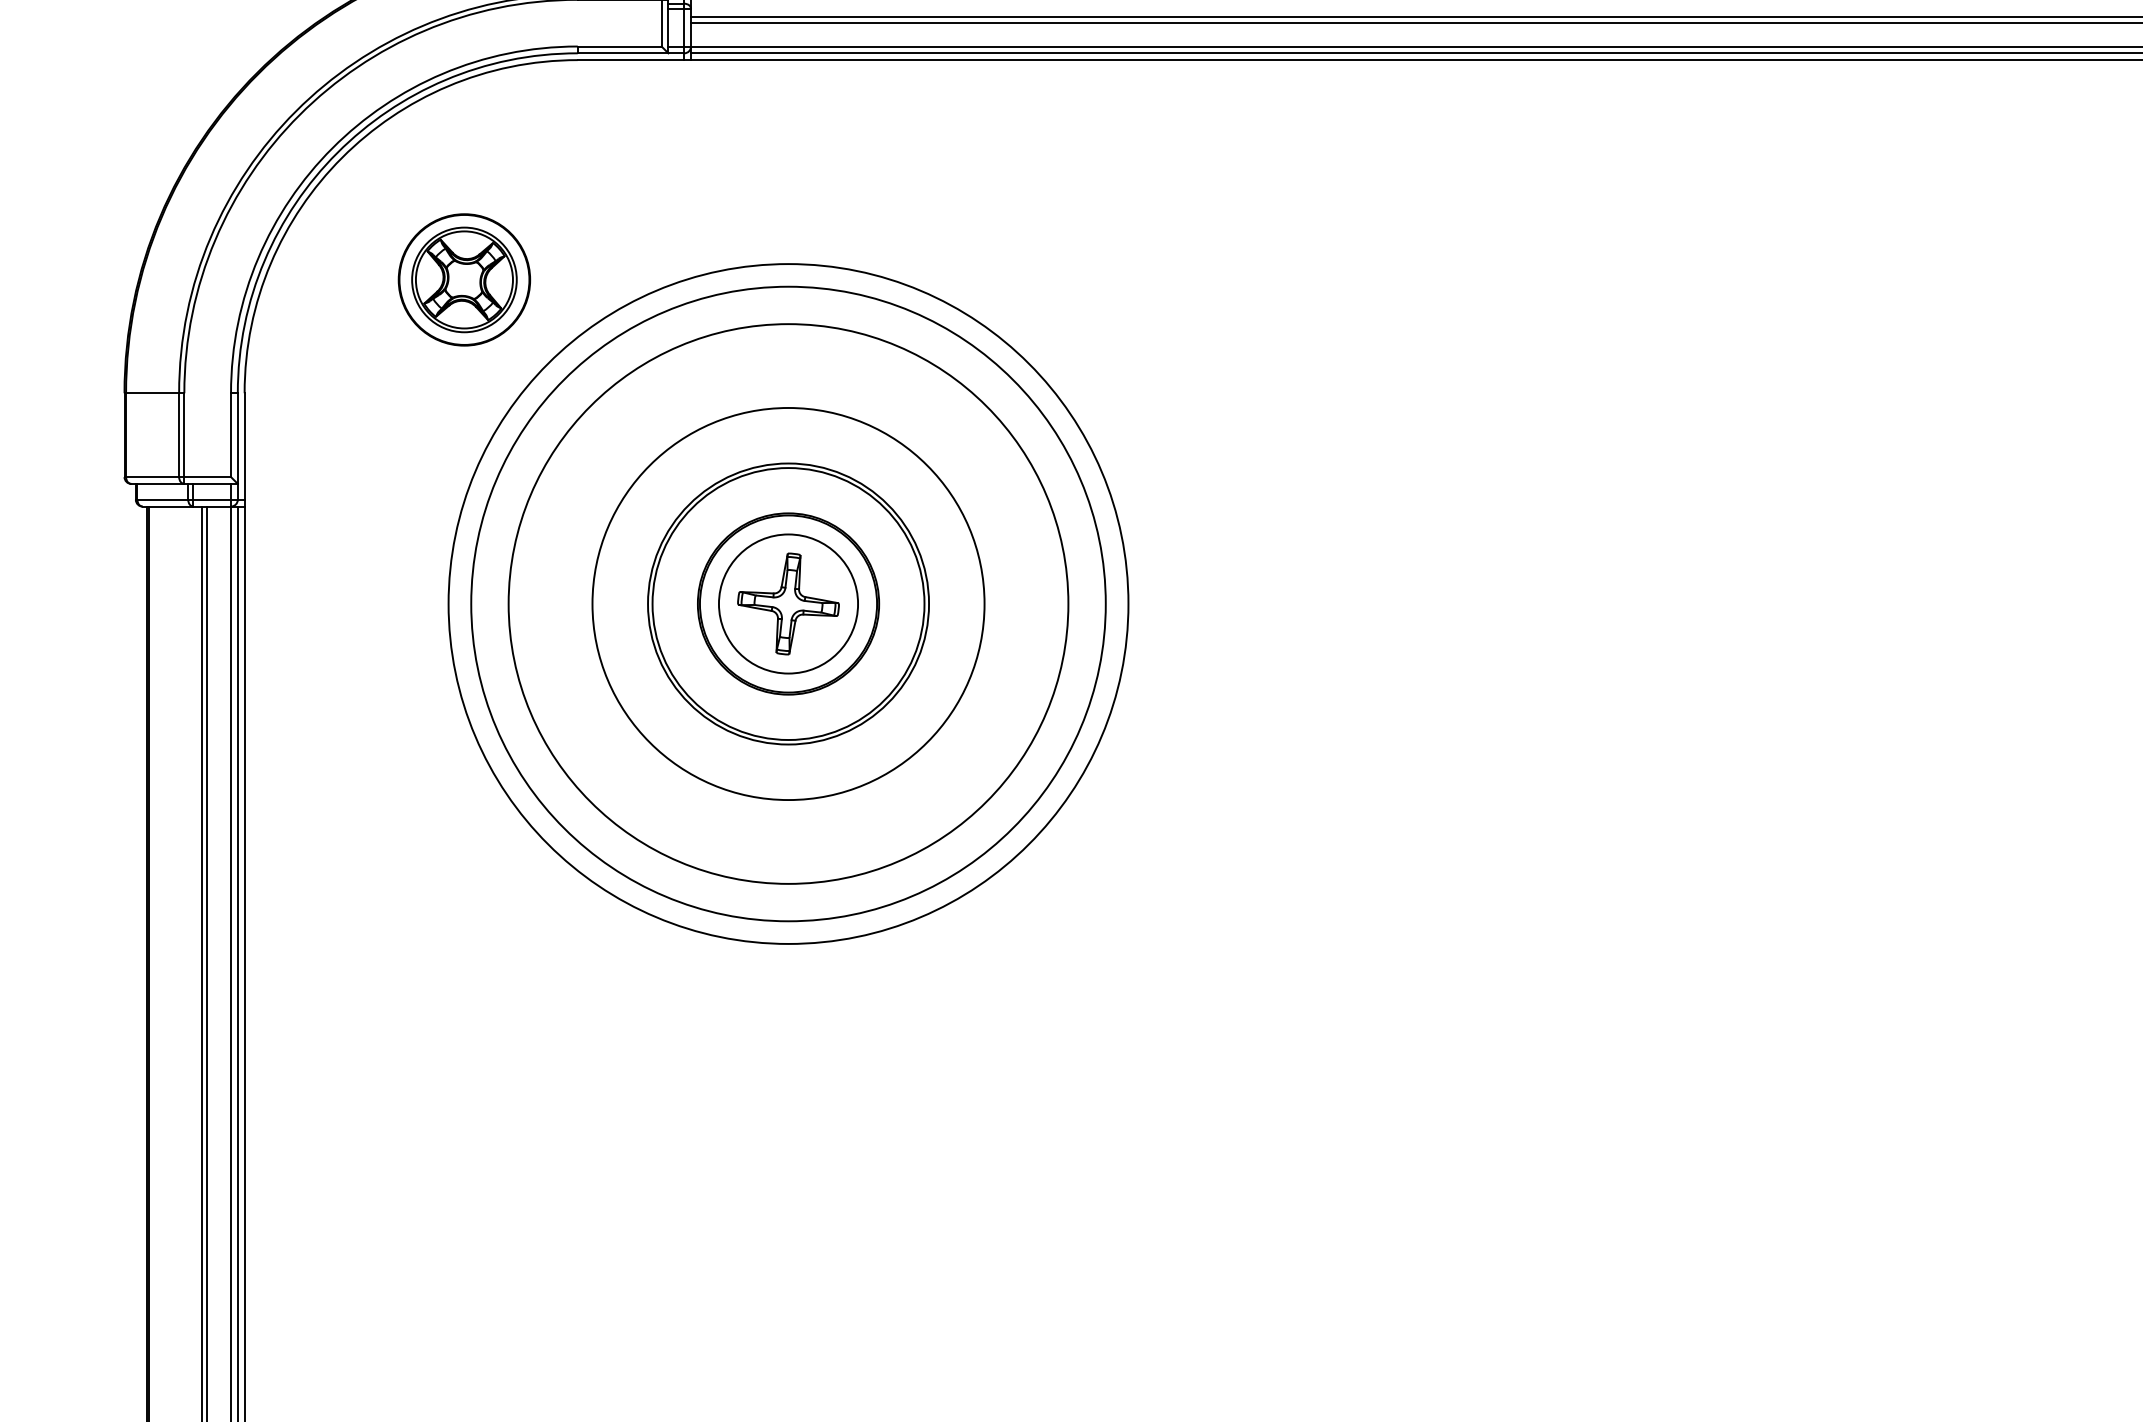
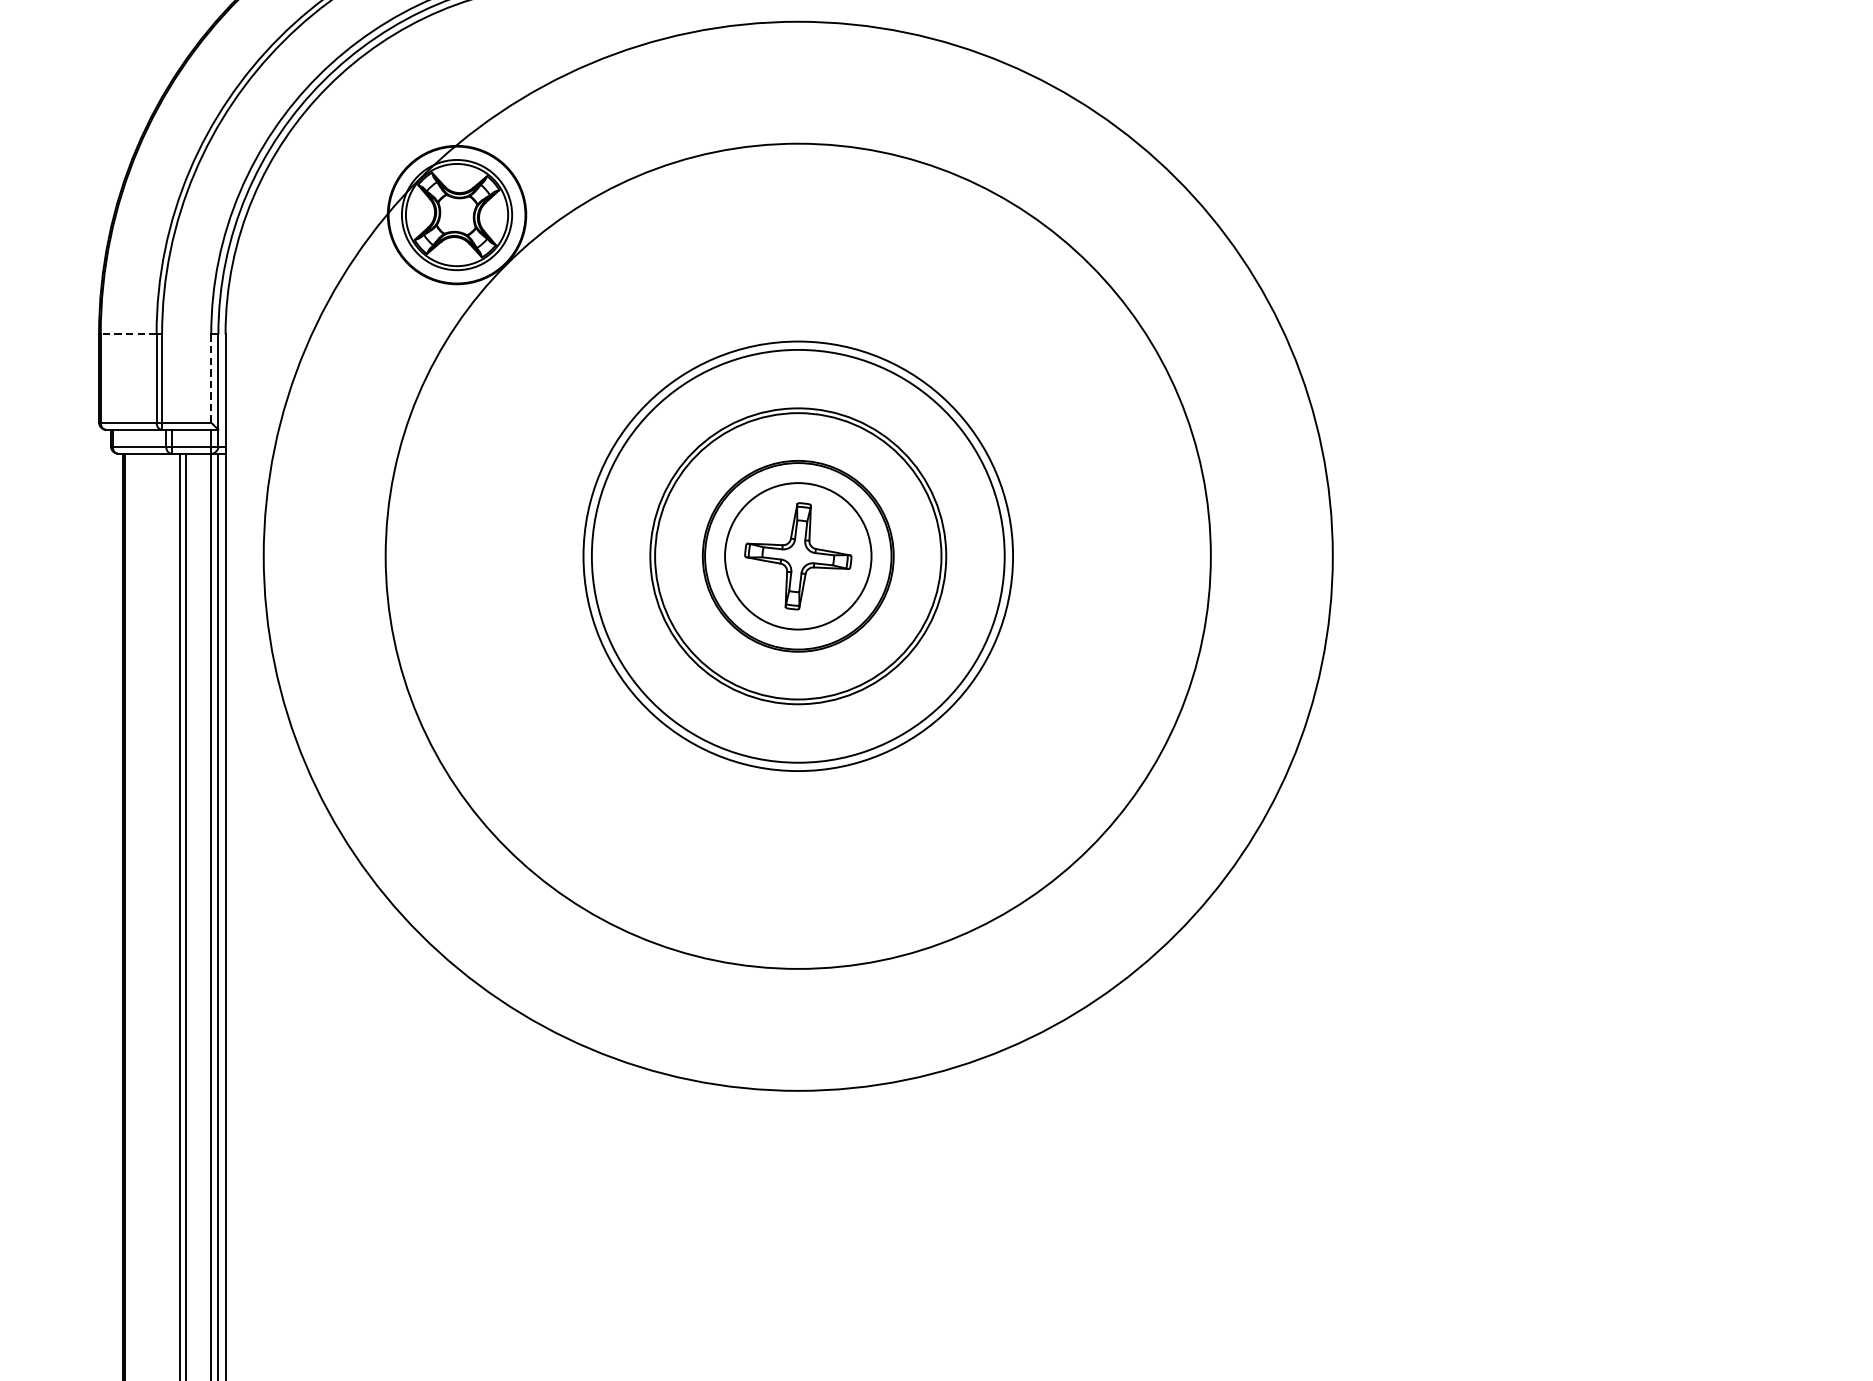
line: (152, 393) -> (128, 334), solid -> dashed
line: (231, 435) -> (211, 378), solid -> dashed
circle: (788, 603) -> (798, 555), size x0.6
circle: (788, 603) -> (798, 555), size x1.4
circle: (788, 603) -> (798, 555), size x1.6

